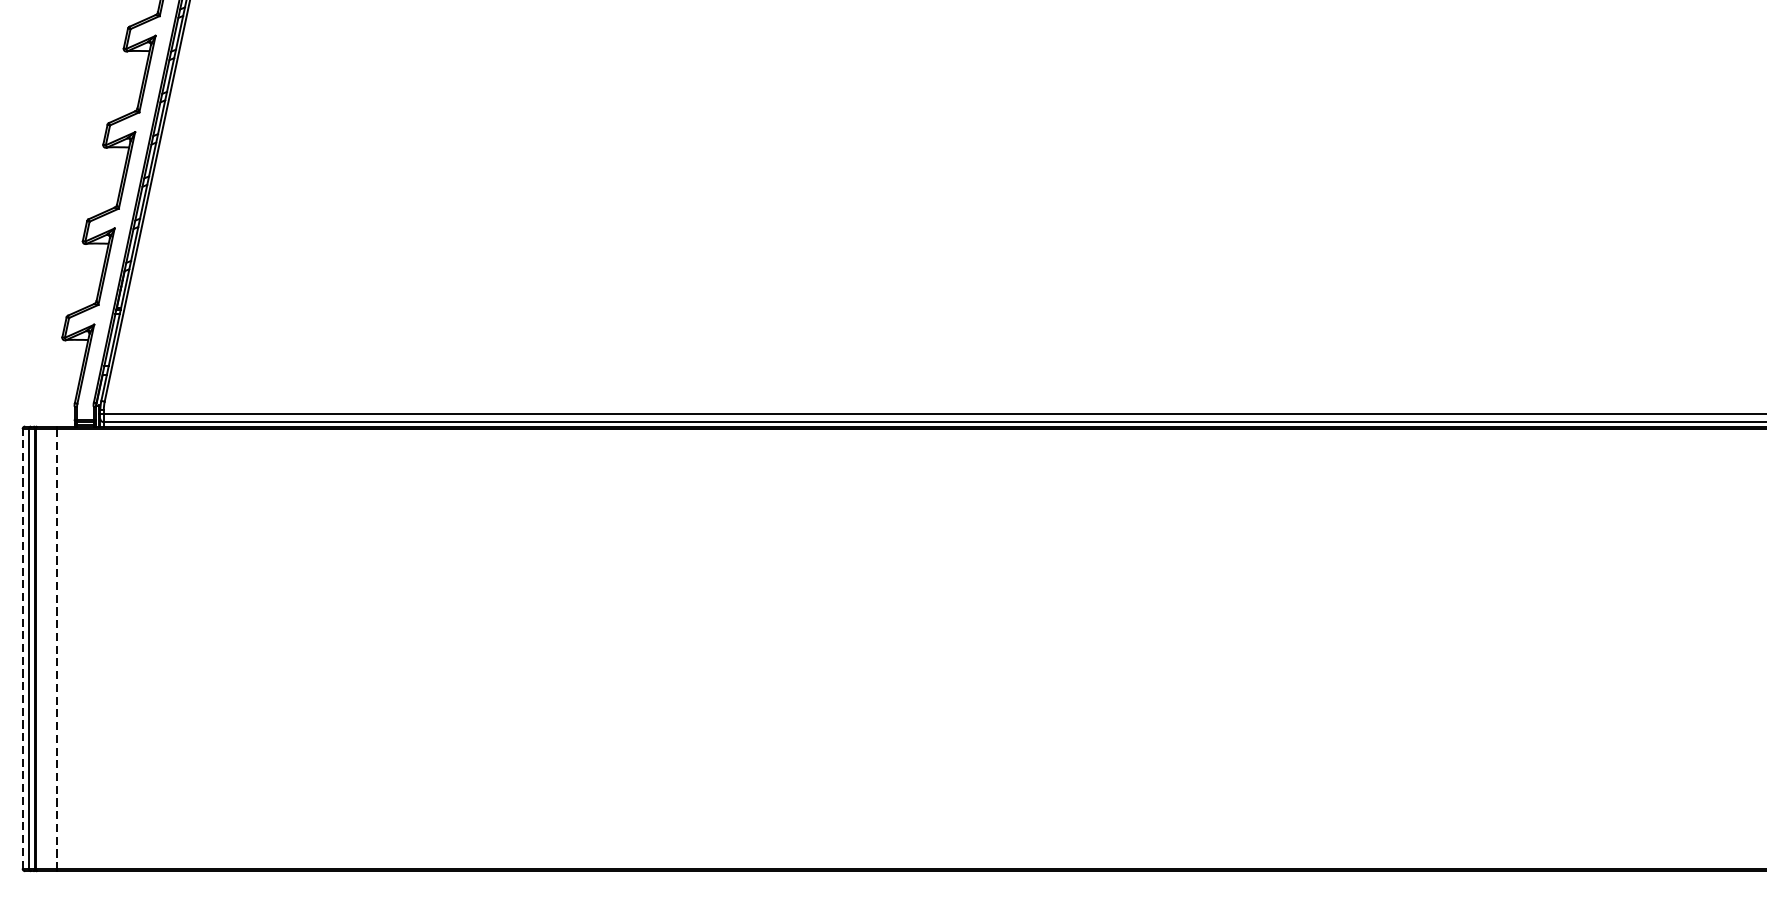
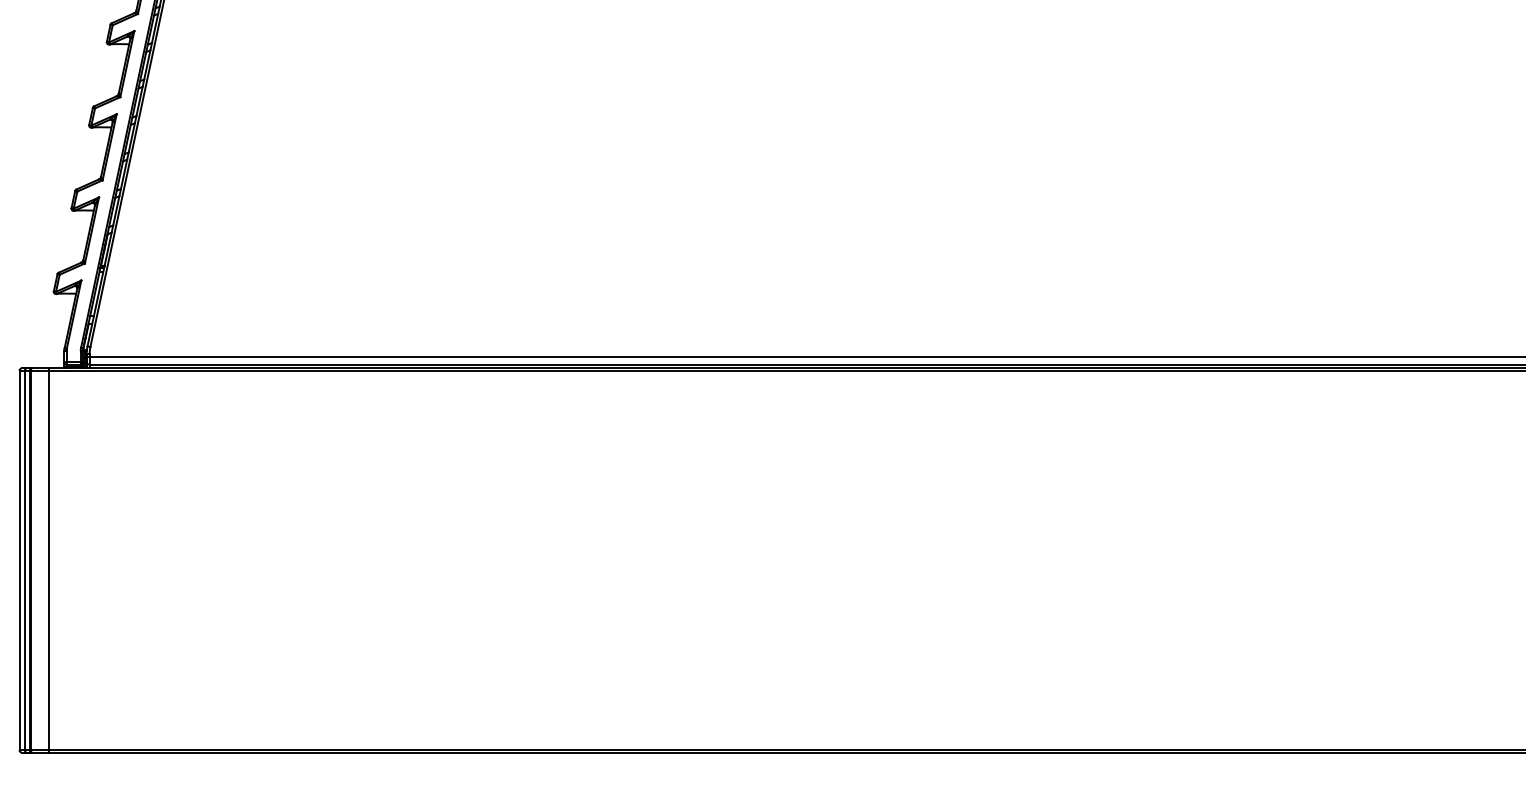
line: (22, 648) -> (19, 560), dashed -> solid
line: (57, 648) -> (49, 560), dashed -> solid

